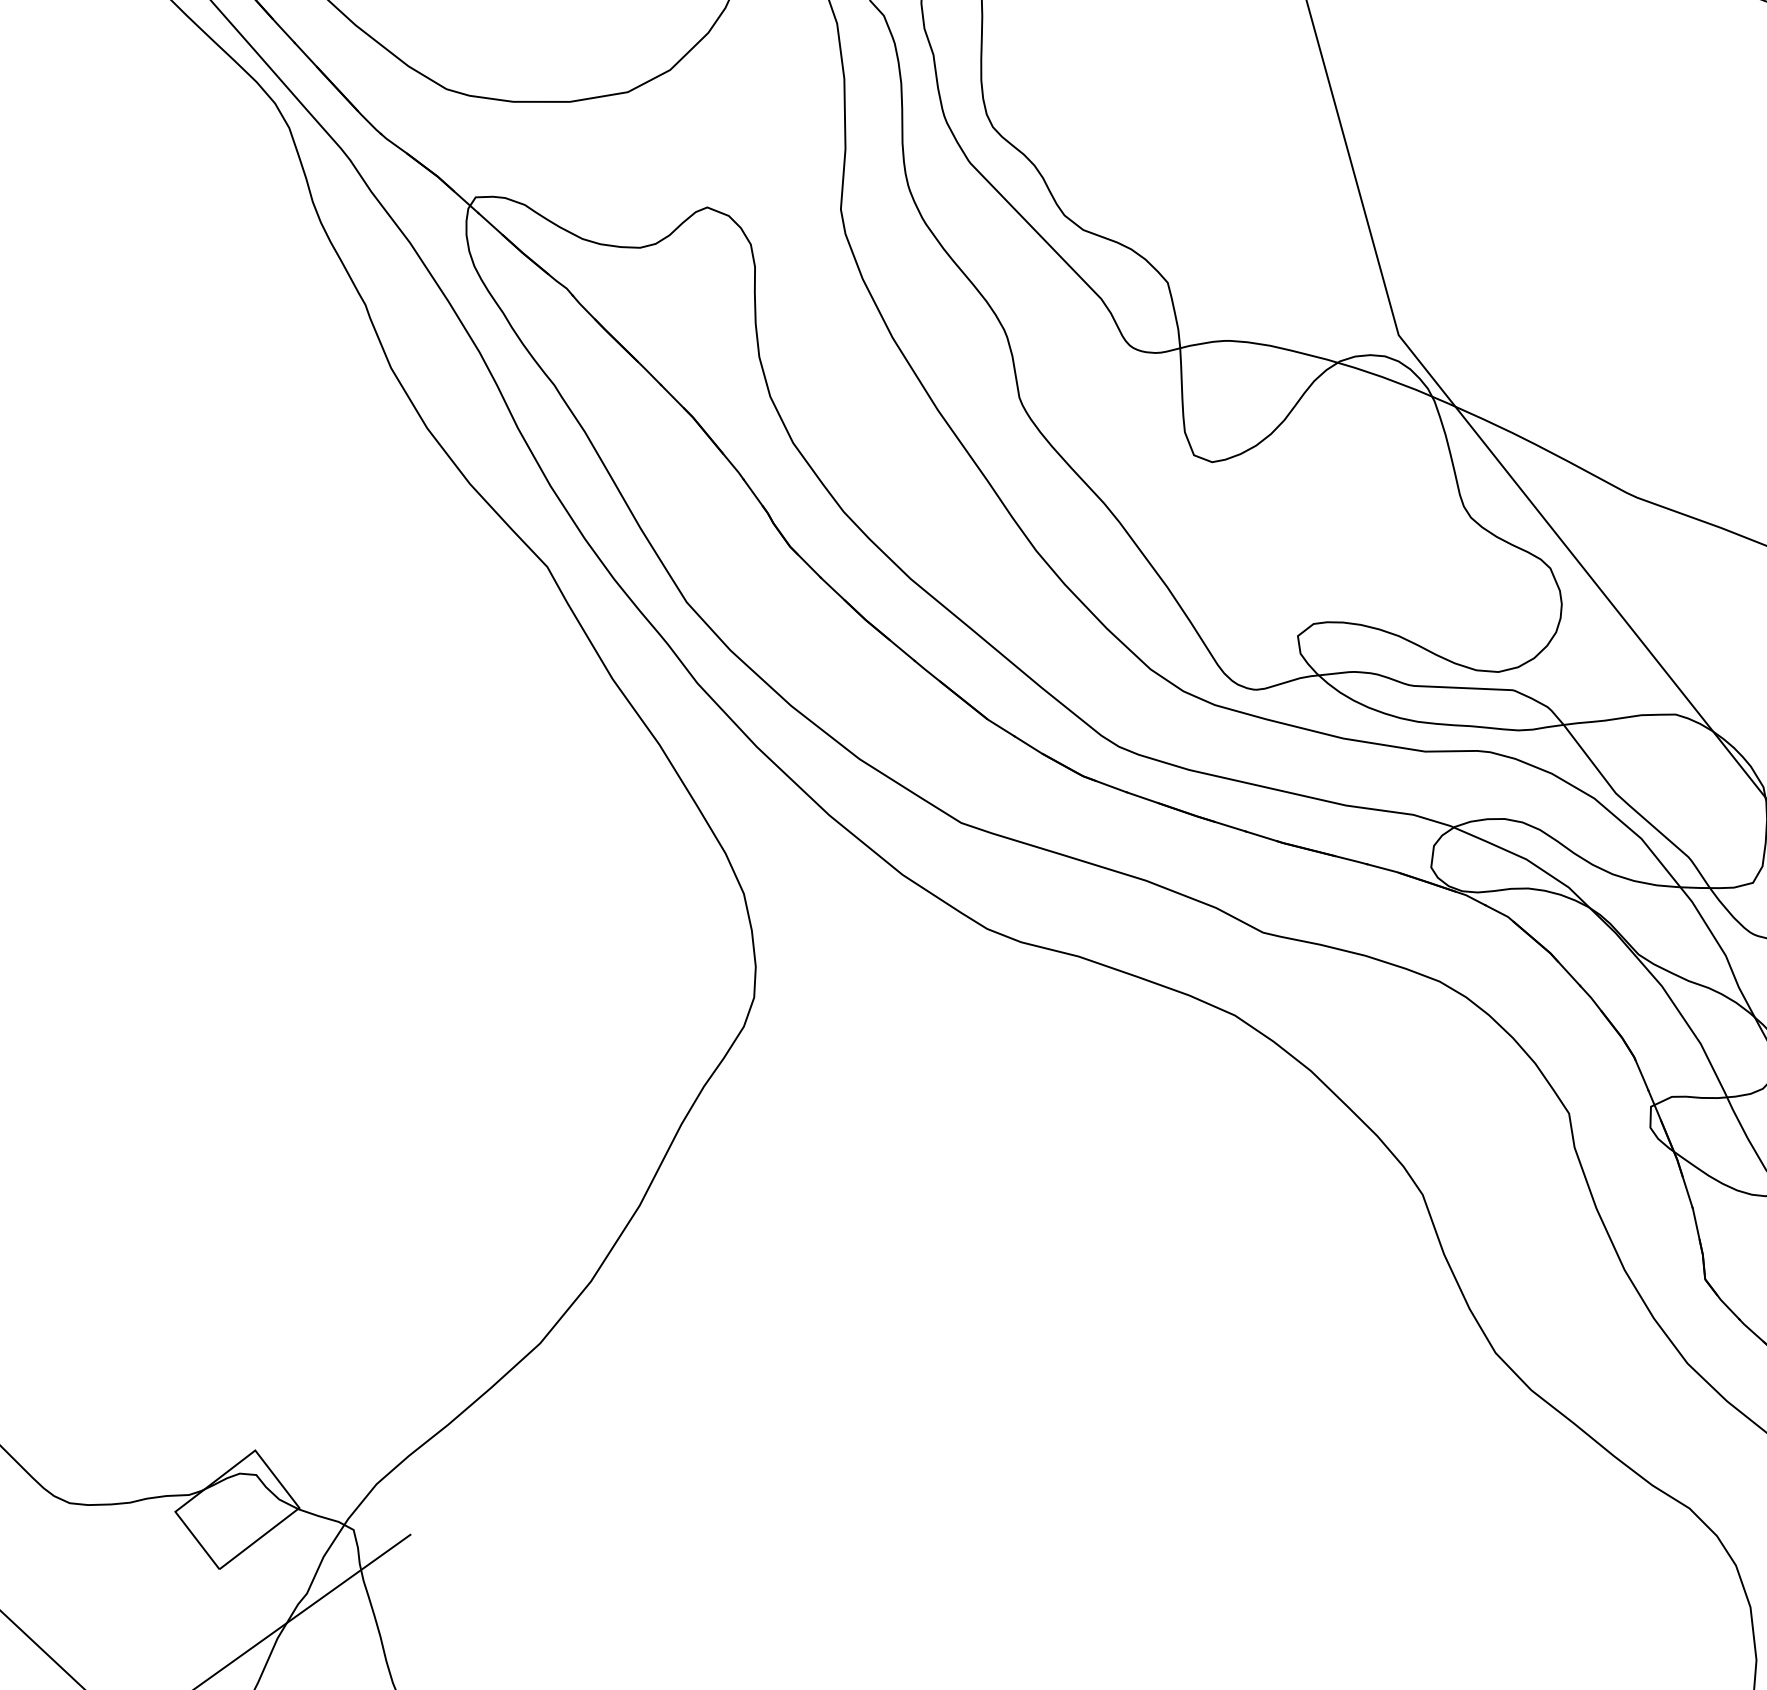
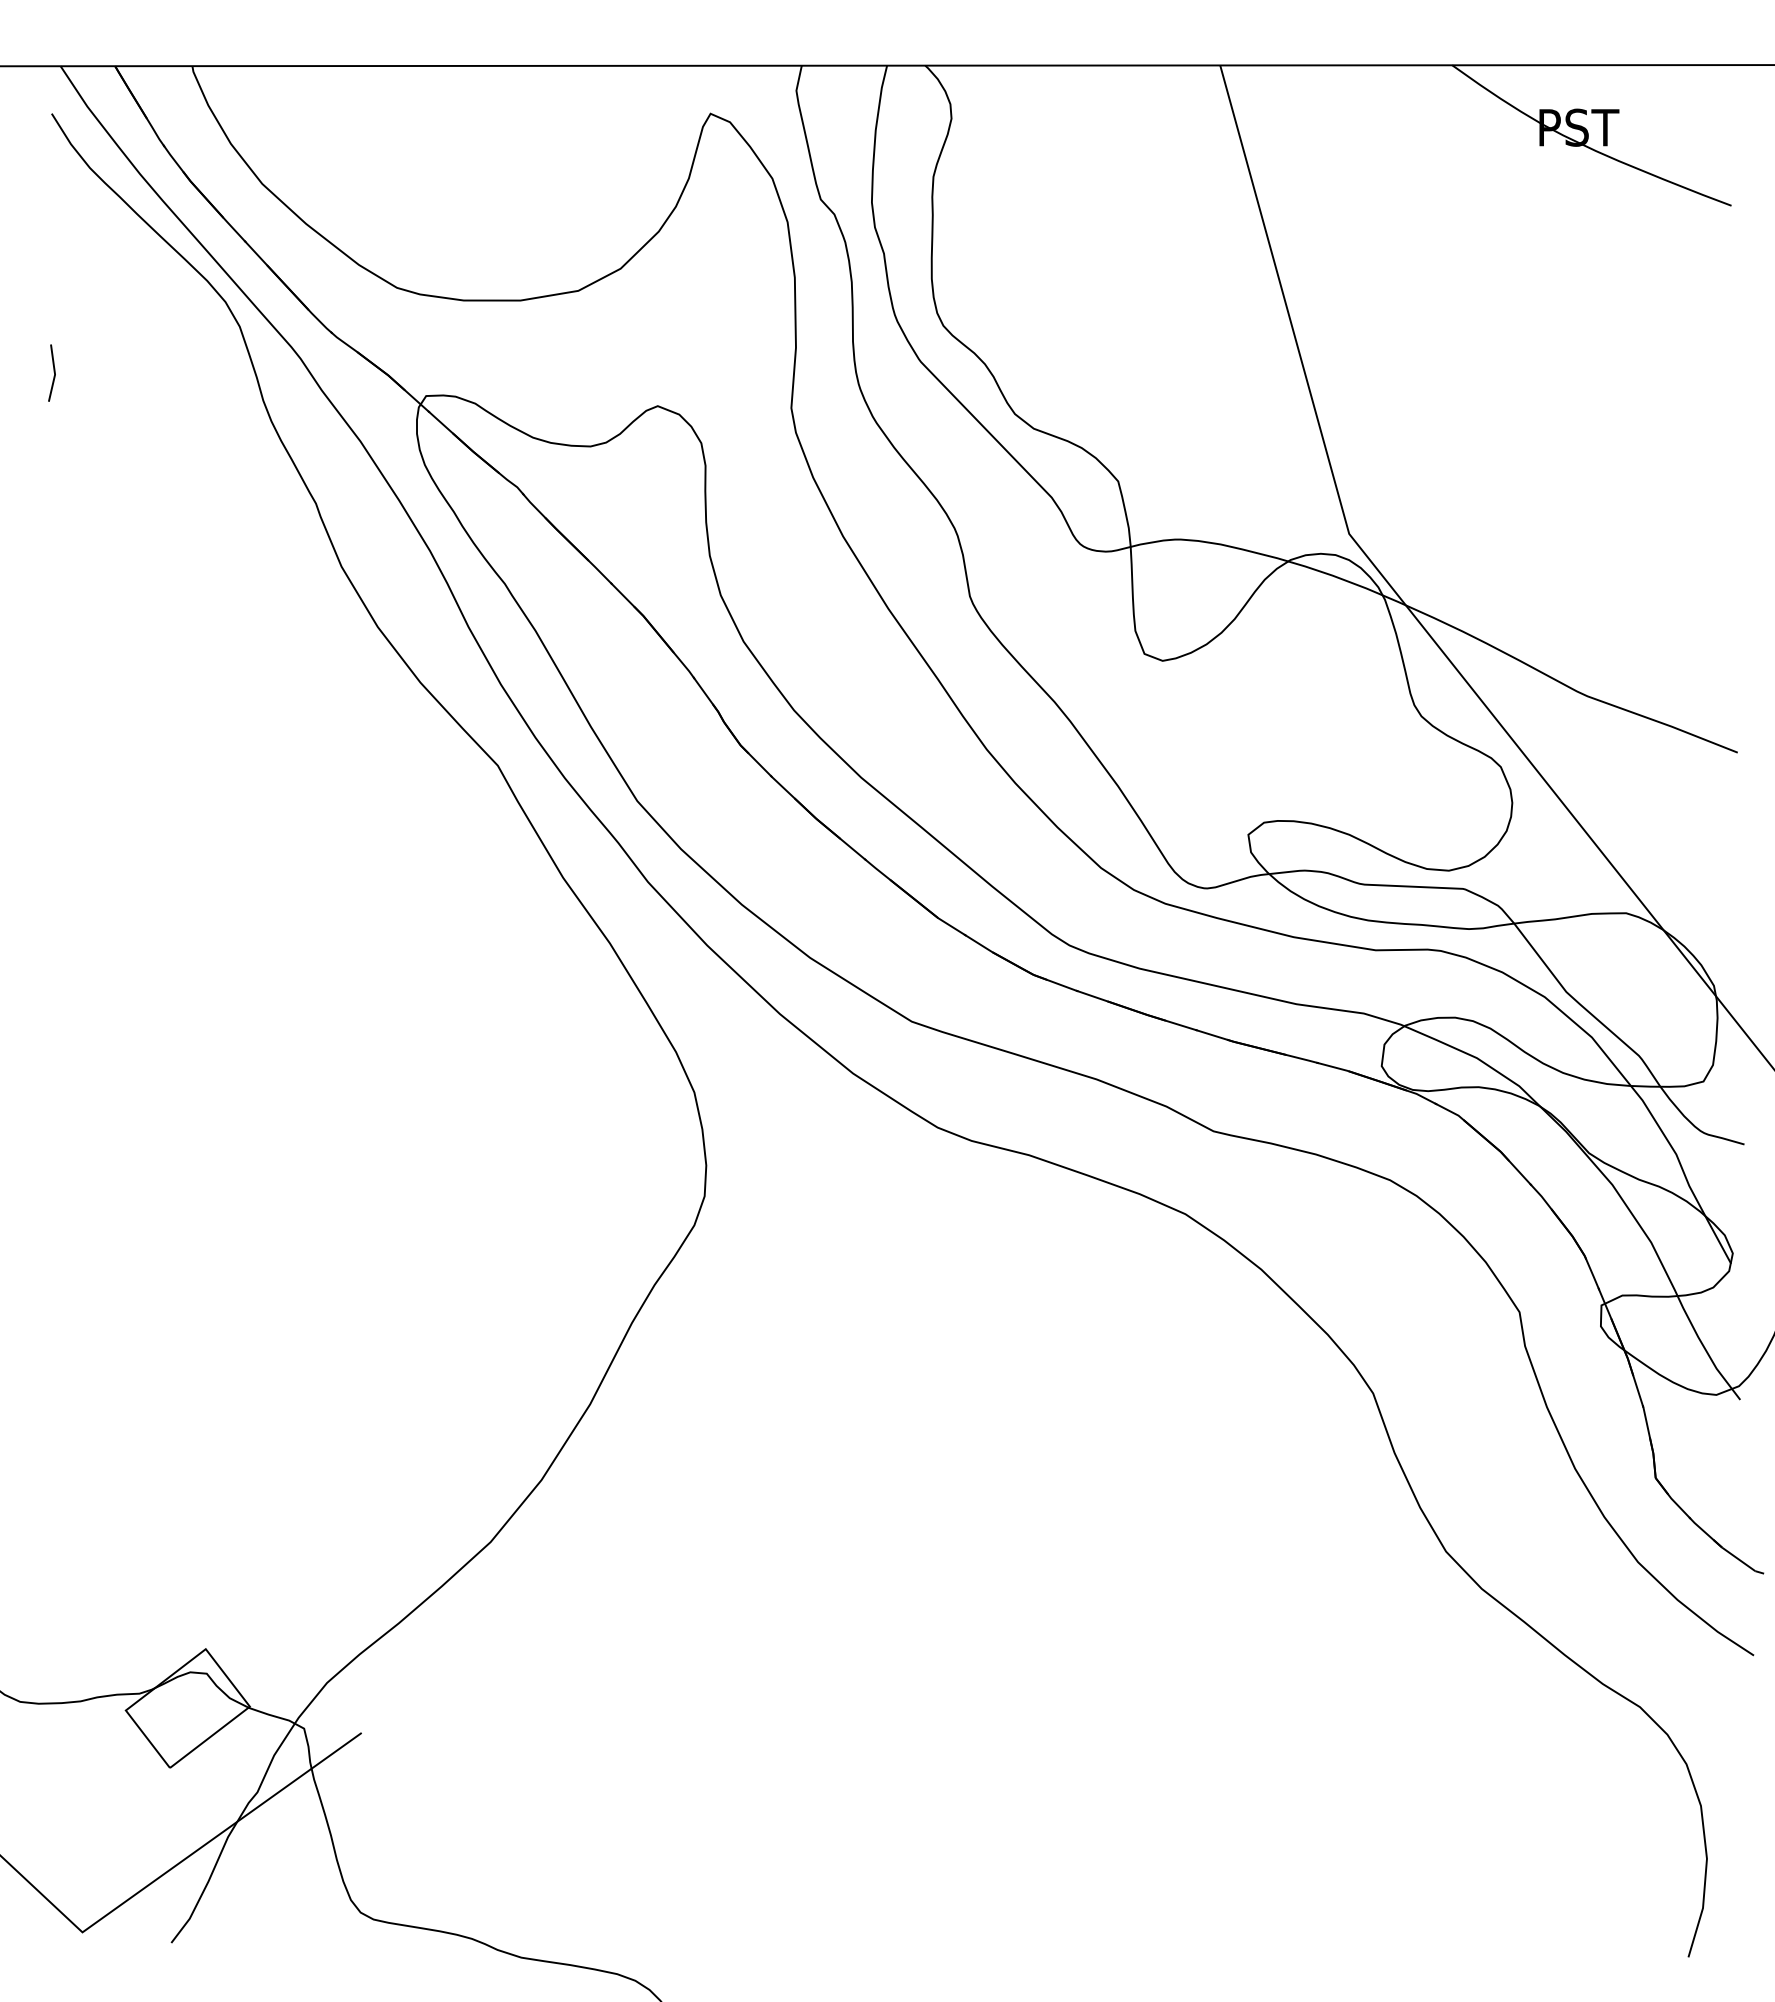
line: (103, 173) -> (53, 372), added

